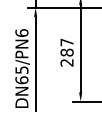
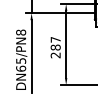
text: (21, 32) -> (20, 32), DN65/PN6 -> DN65/PN8

